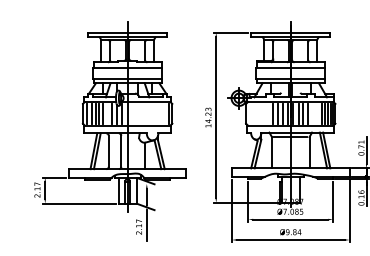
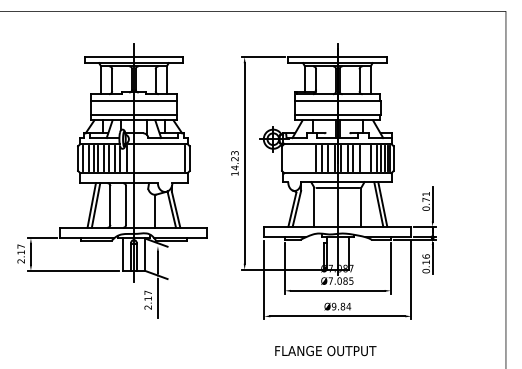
line: (107, 113) -> (108, 158), added
line: (317, 113) -> (371, 158), added

